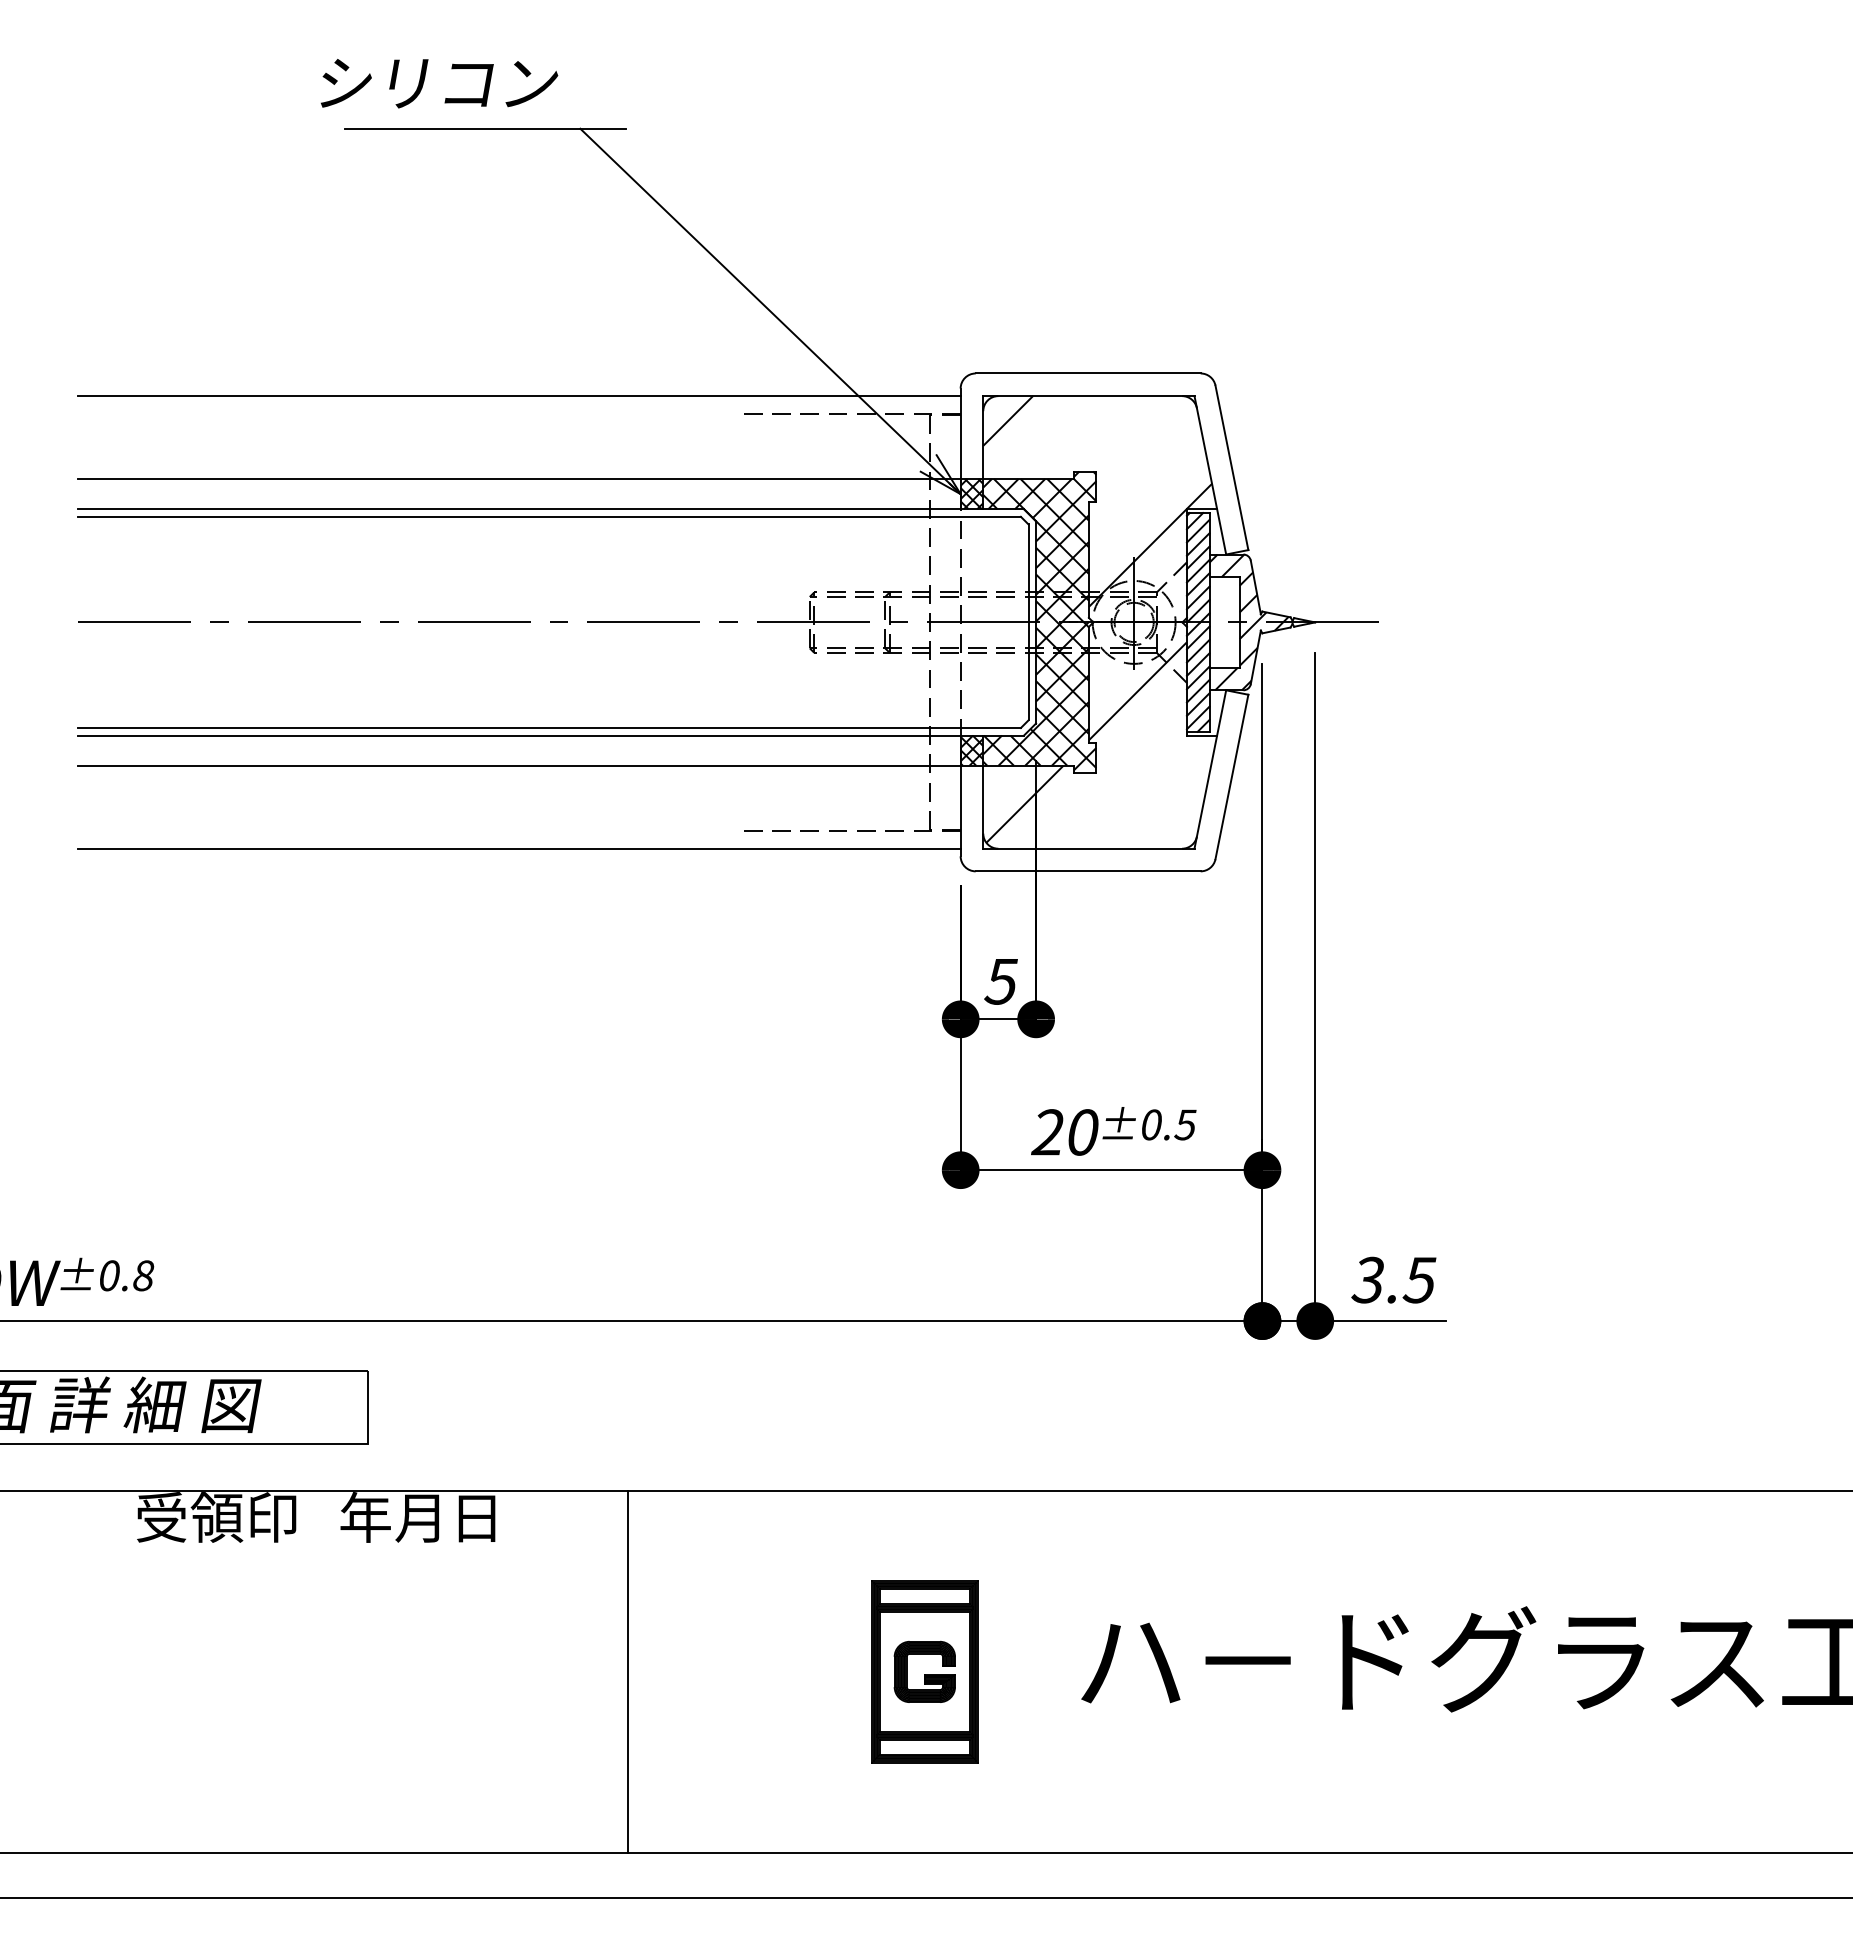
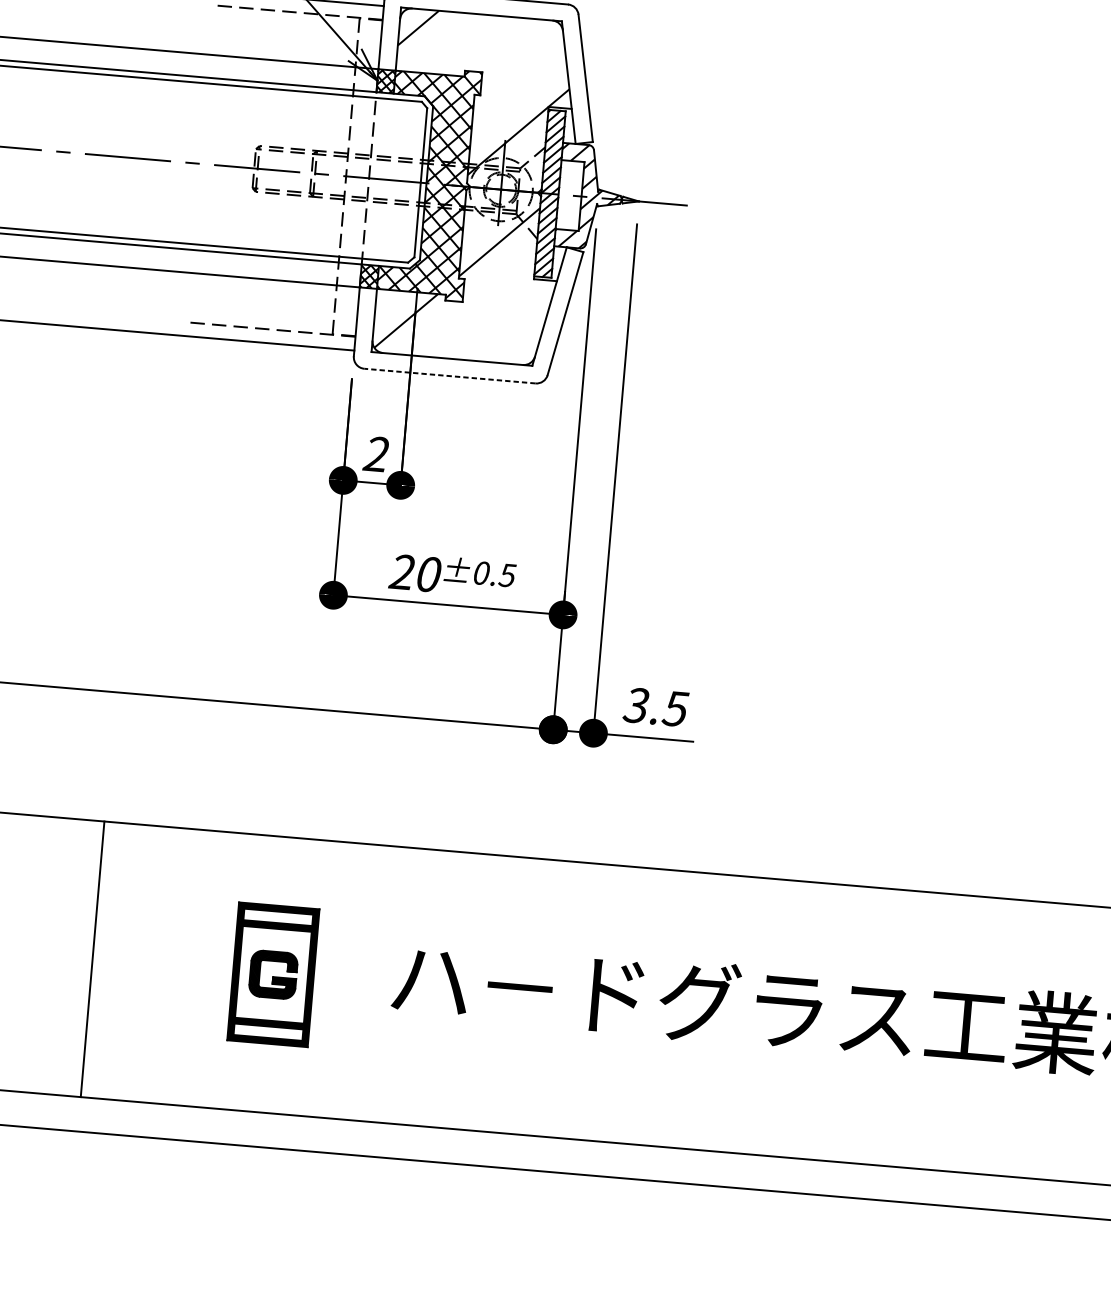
line: (1087, 871) -> (449, 376), solid -> dashed
text: (1000, 981) -> (376, 454), 5 -> 2
line: (628, 1671) -> (92, 958), moved

